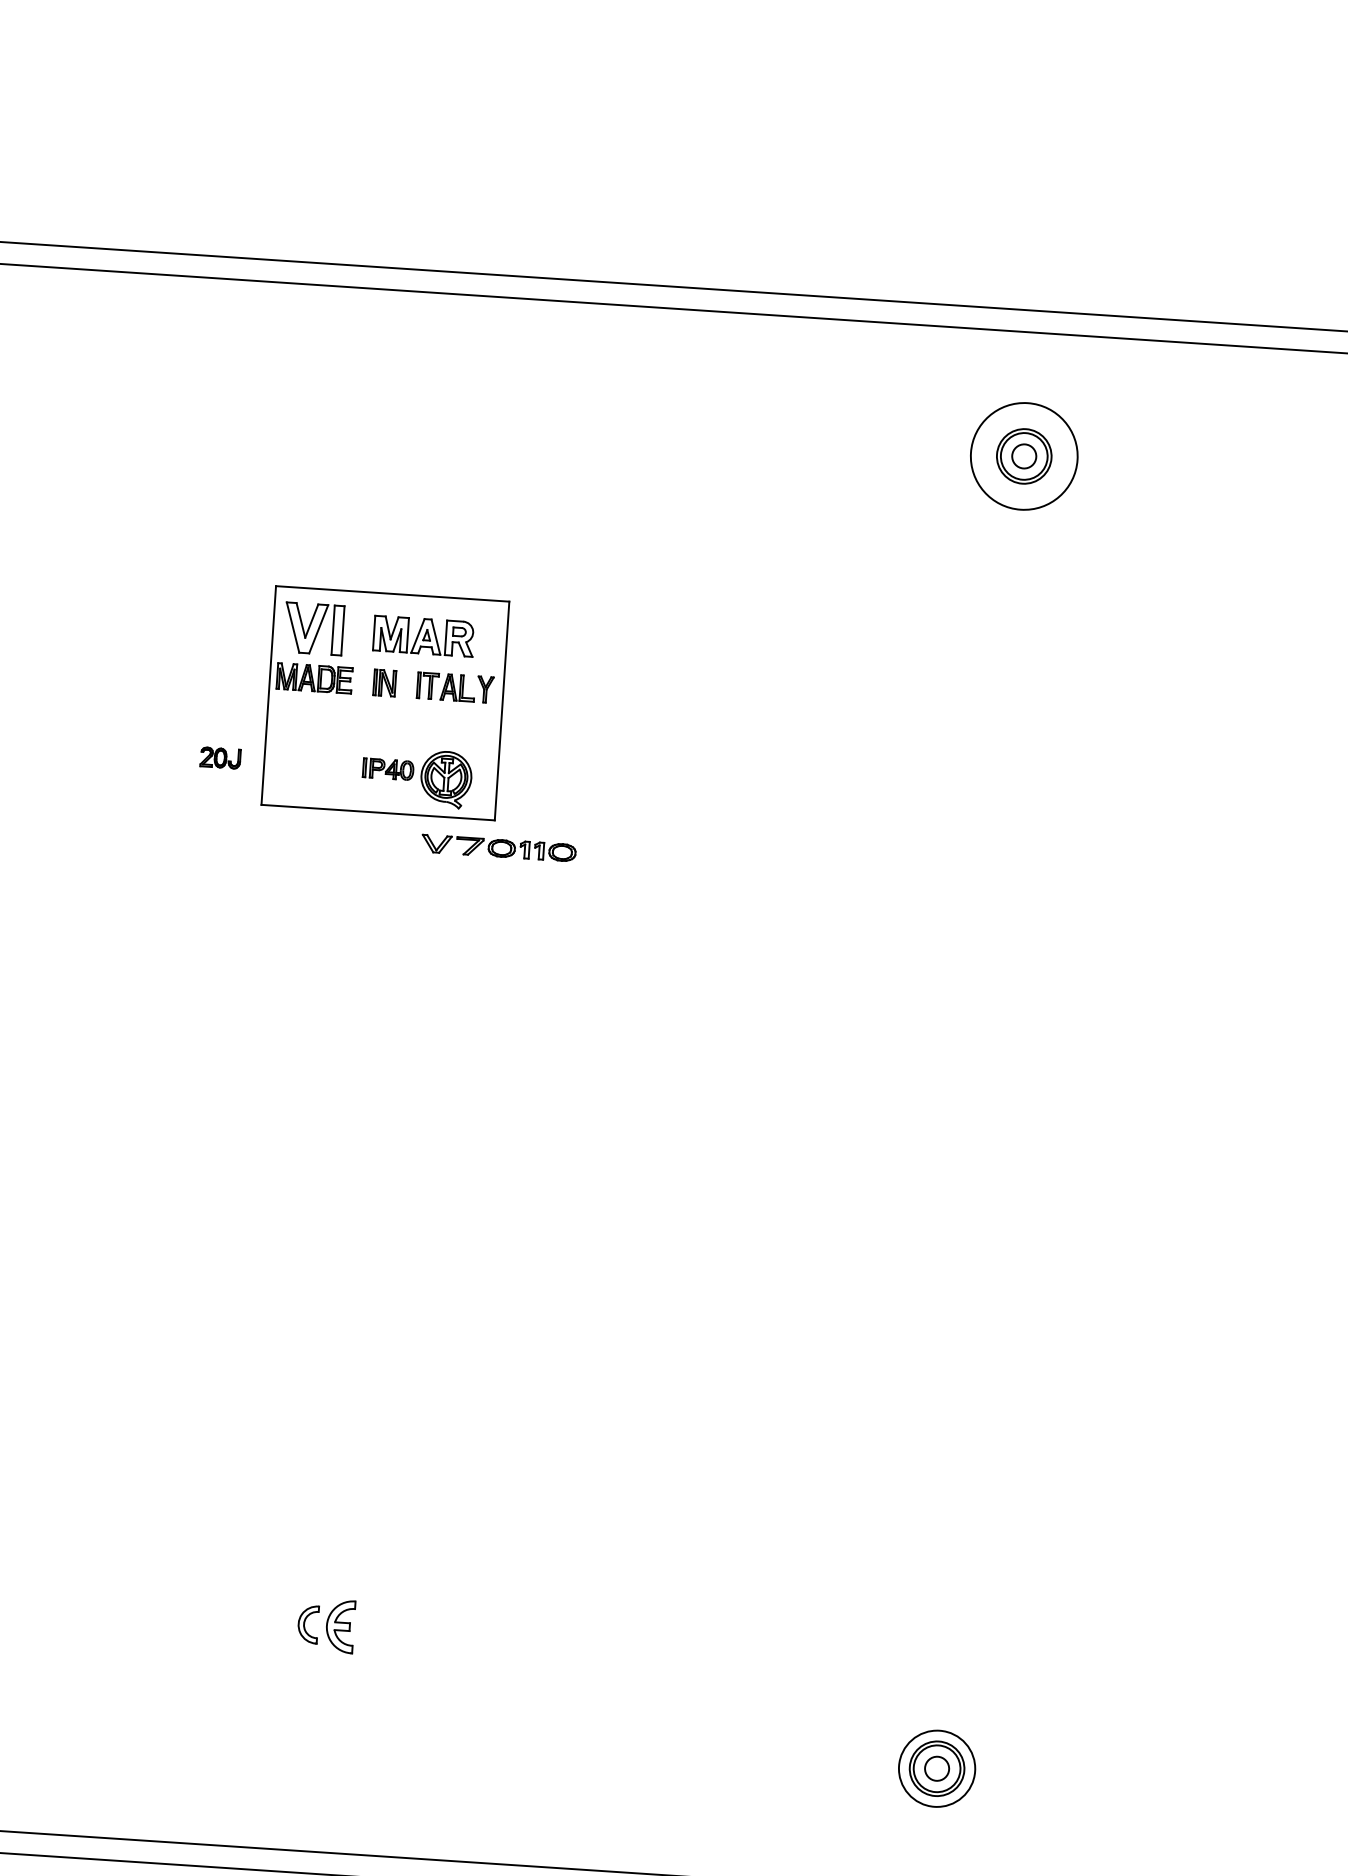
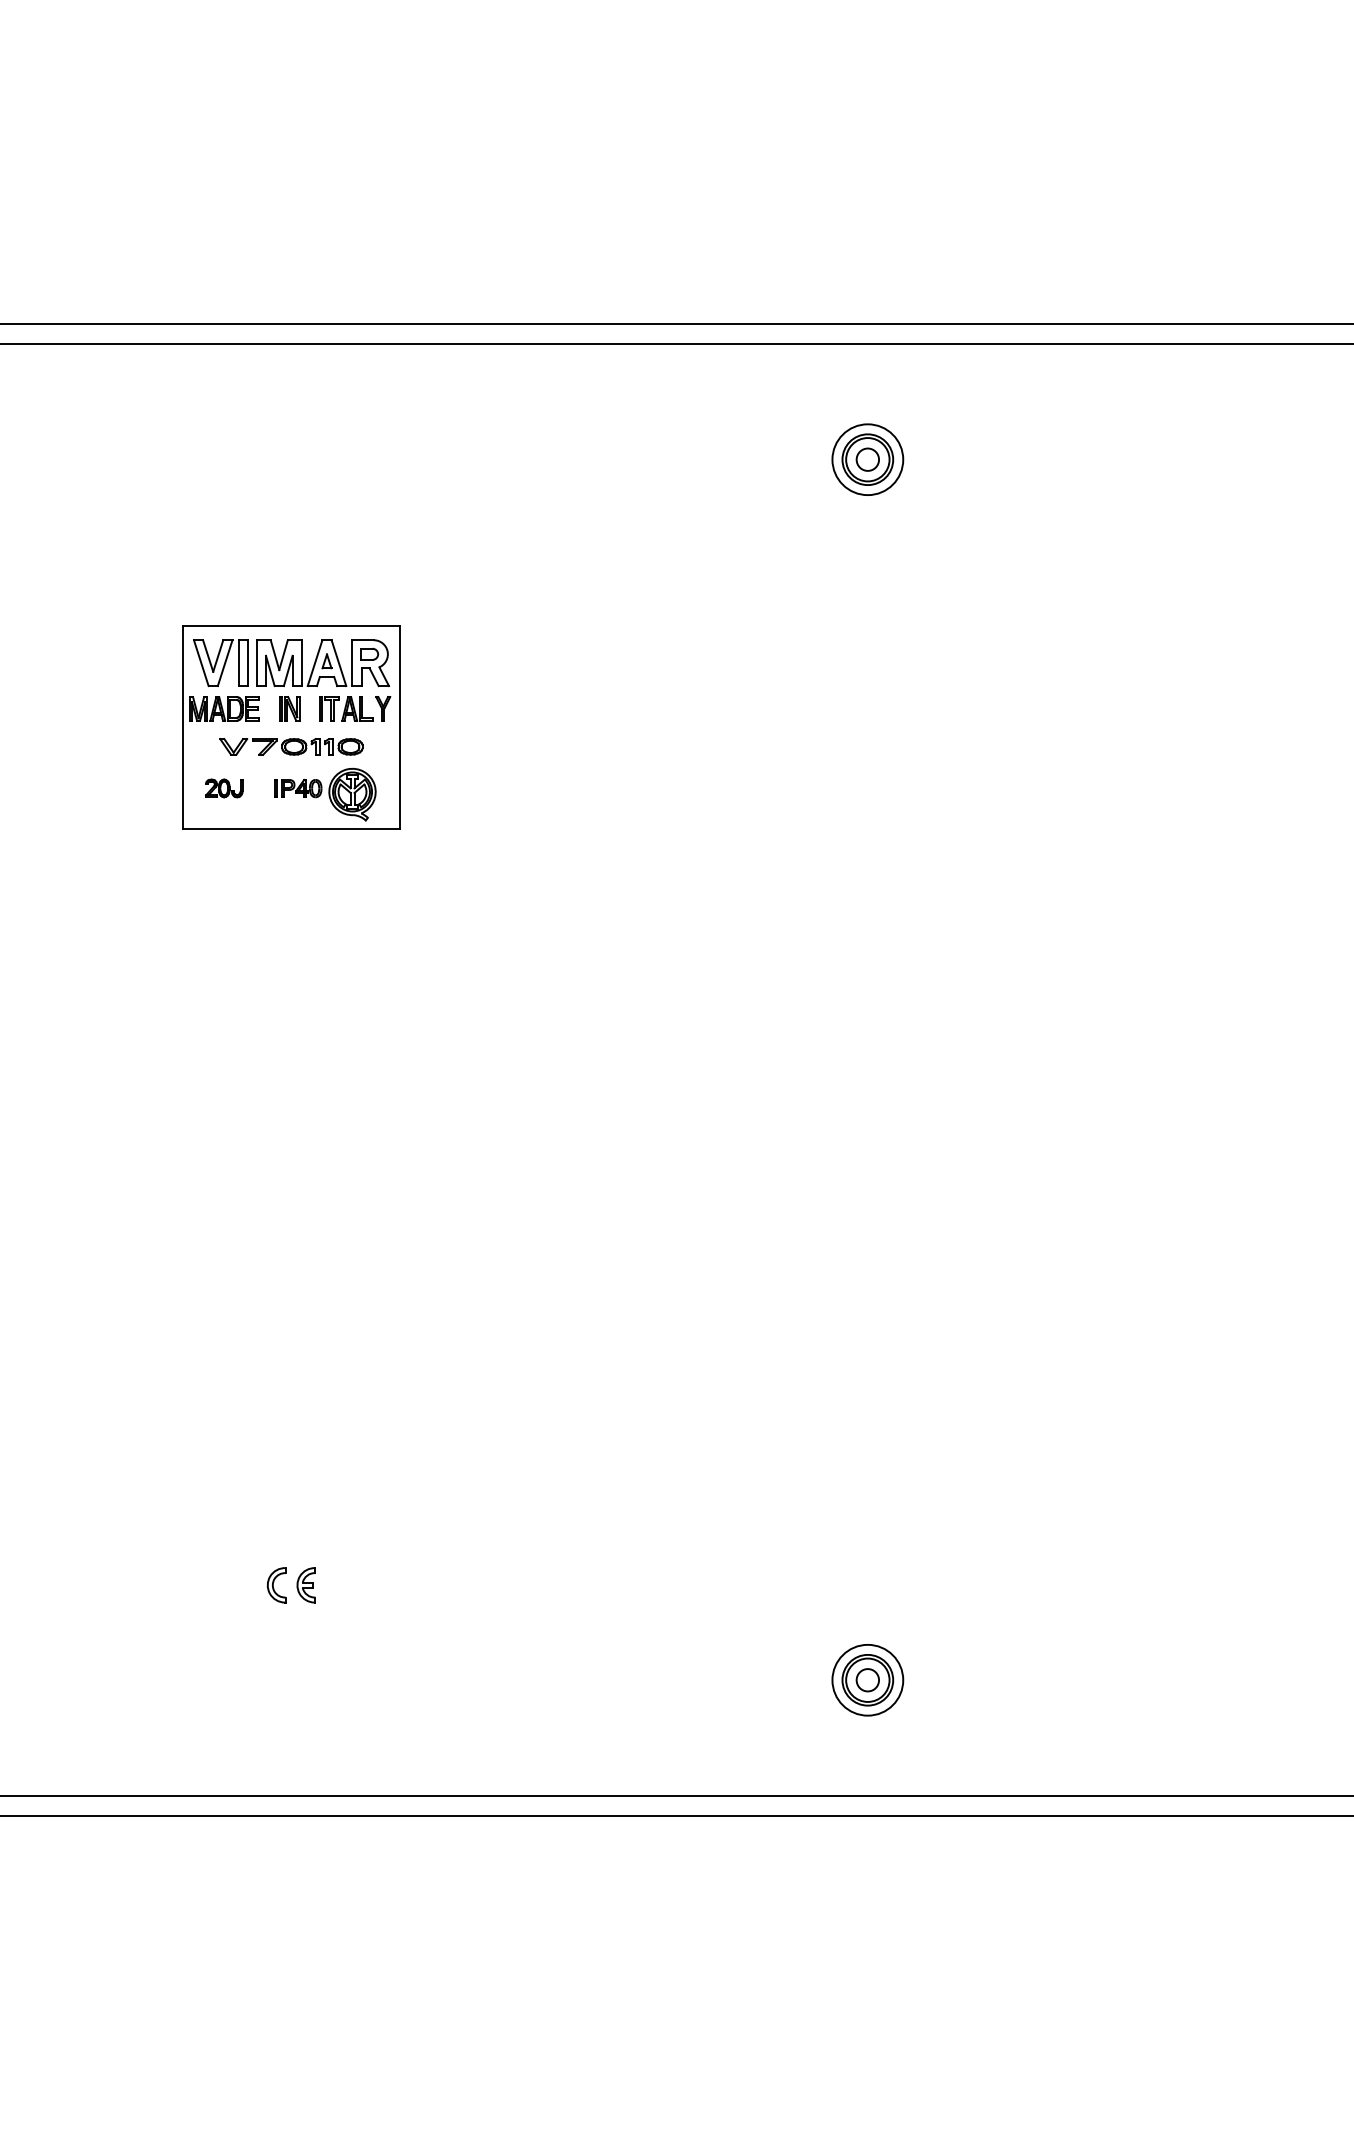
circle: (1023, 456) -> (867, 459), size x0.71
part: (423, 636) -> (322, 663), size x1.43
part: (220, 758) -> (224, 788), moved
part: (498, 847) -> (291, 746), moved
part: (339, 1626) -> (305, 1585), size x0.71

